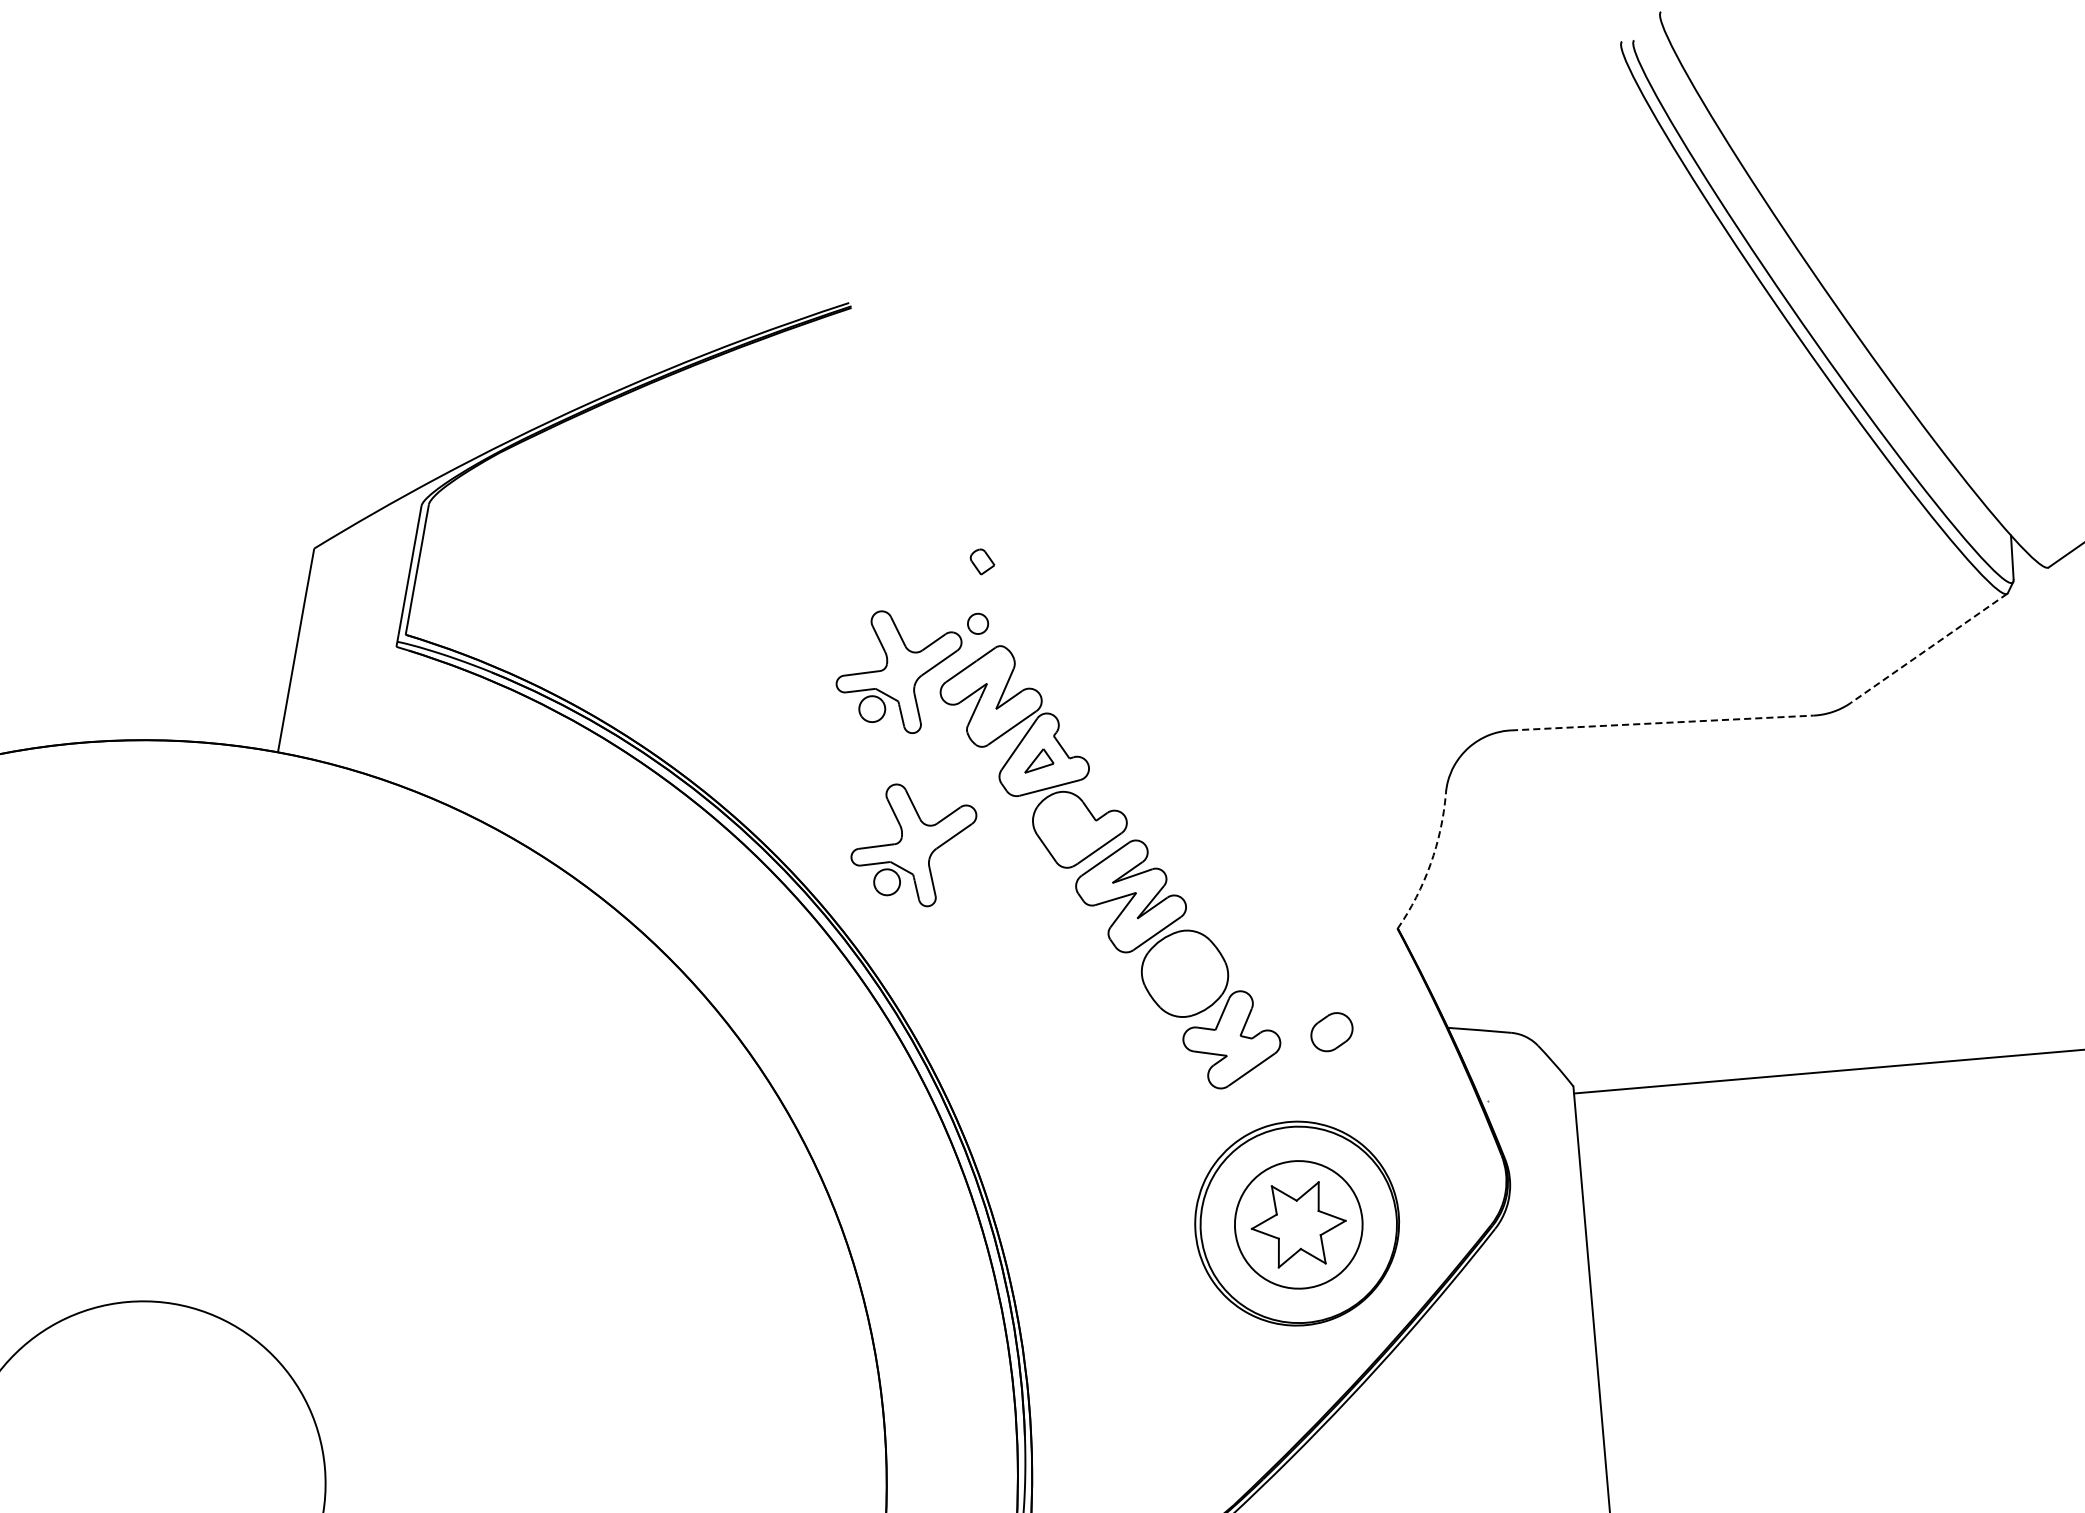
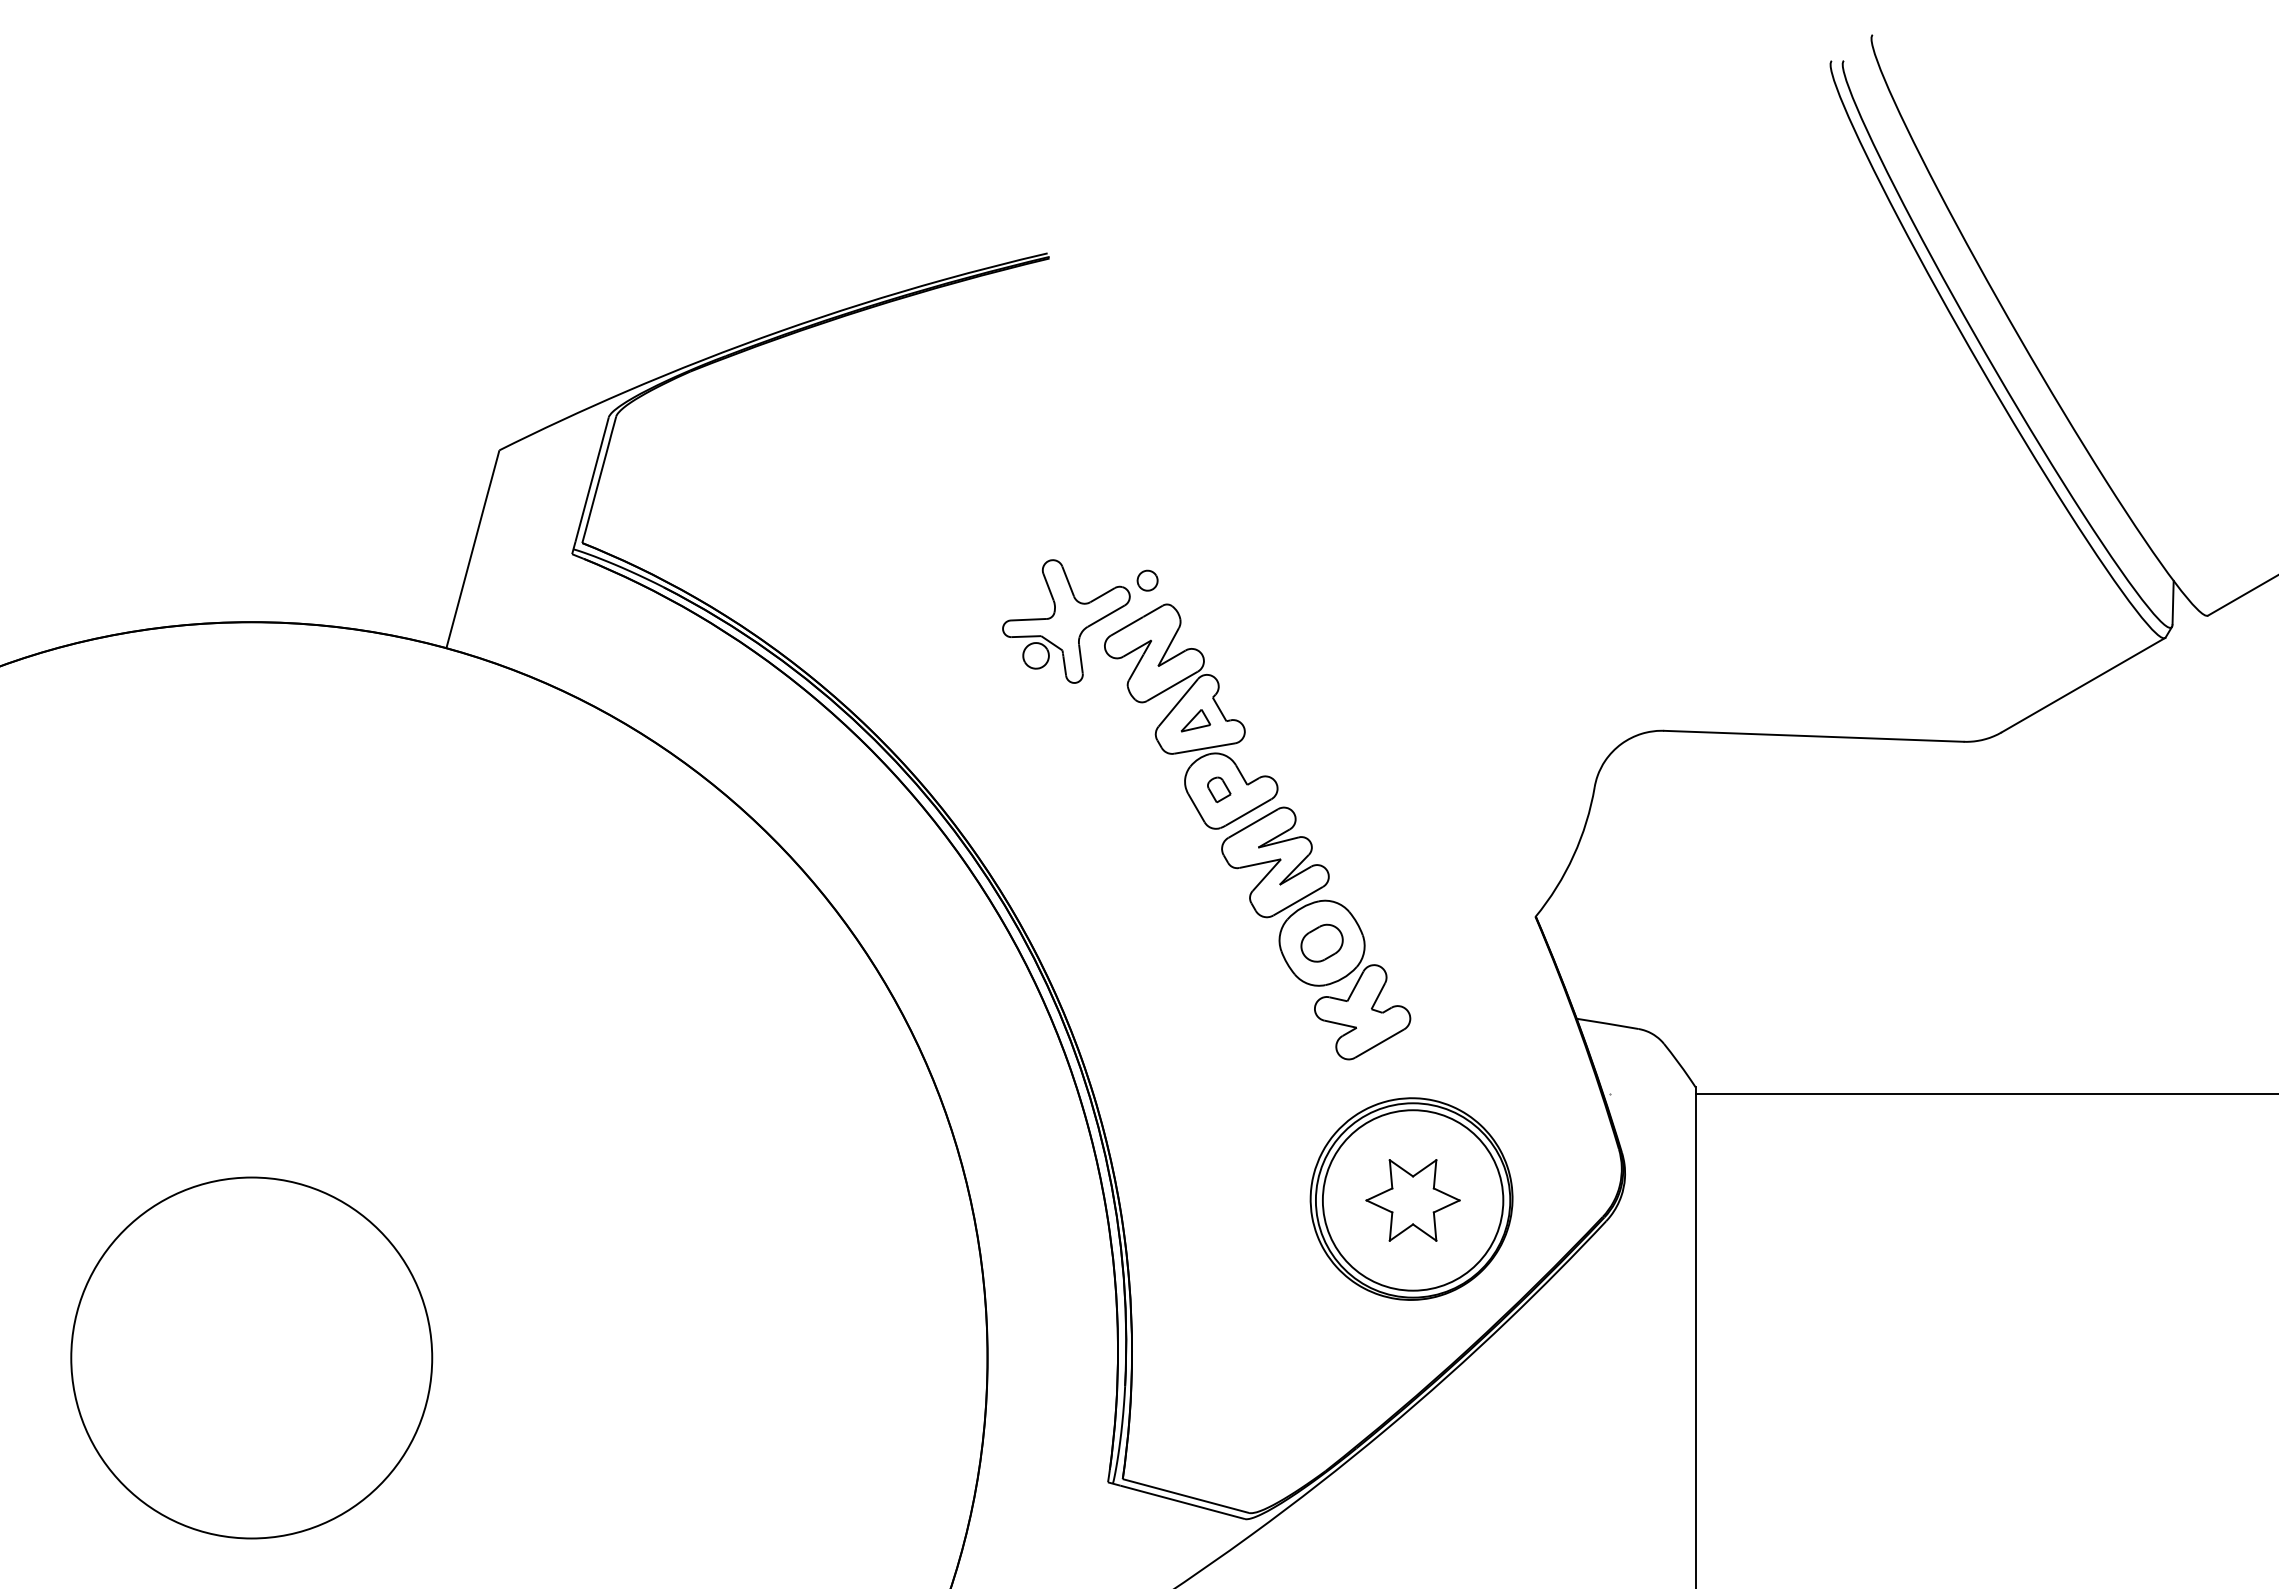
part: (982, 561) -> (1219, 789), moved
line: (1928, 648) -> (2082, 685), dashed -> solid
line: (1661, 723) -> (1813, 736), dashed -> solid
part: (914, 845) -> (1066, 793), removed
arc: (1430, 863) -> (1573, 855), dashed -> solid
part: (1331, 1031) -> (1321, 942), moved
circle: (1298, 1224) -> (1412, 1200), size x1.43

